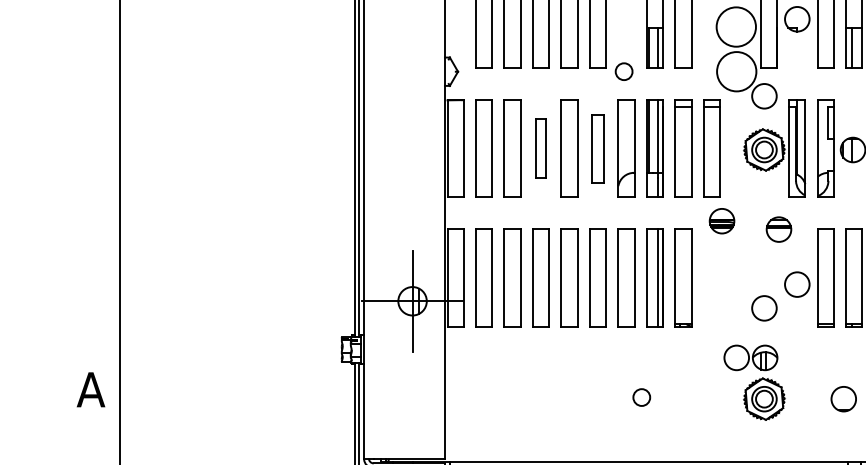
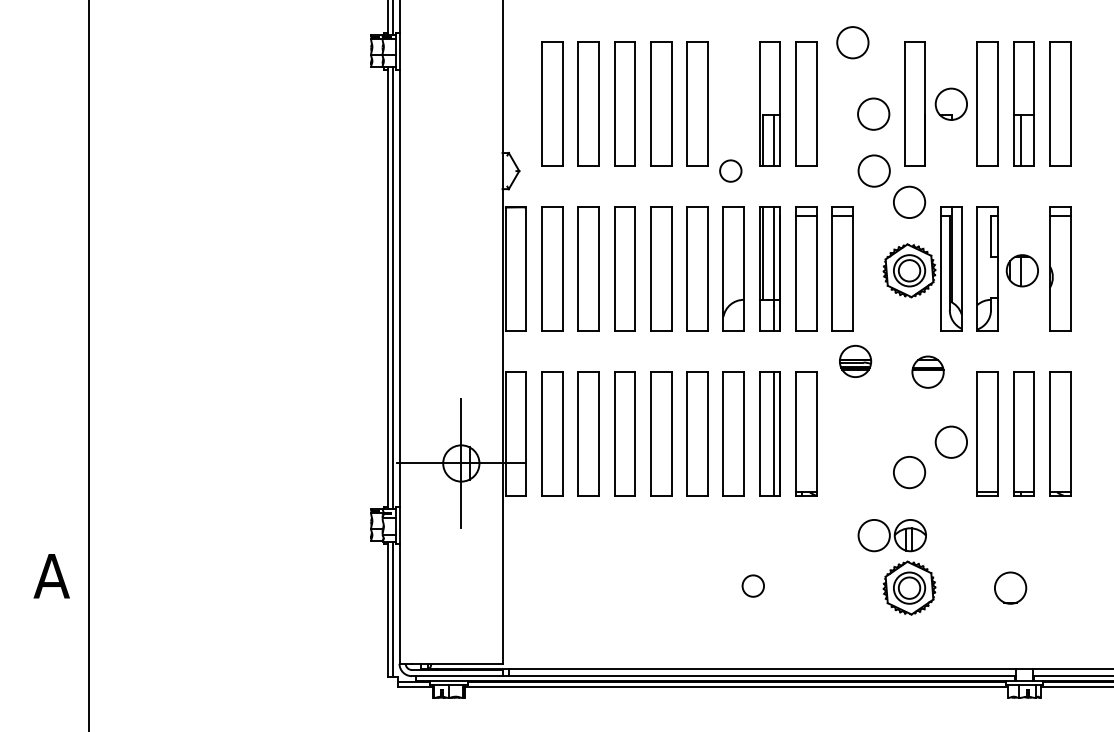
circle: (736, 26) -> (873, 113), size x0.62
circle: (736, 71) -> (873, 170), size x0.62
part: (540, 148) -> (624, 268), size x1.67
part: (597, 148) -> (697, 268), size x1.43

